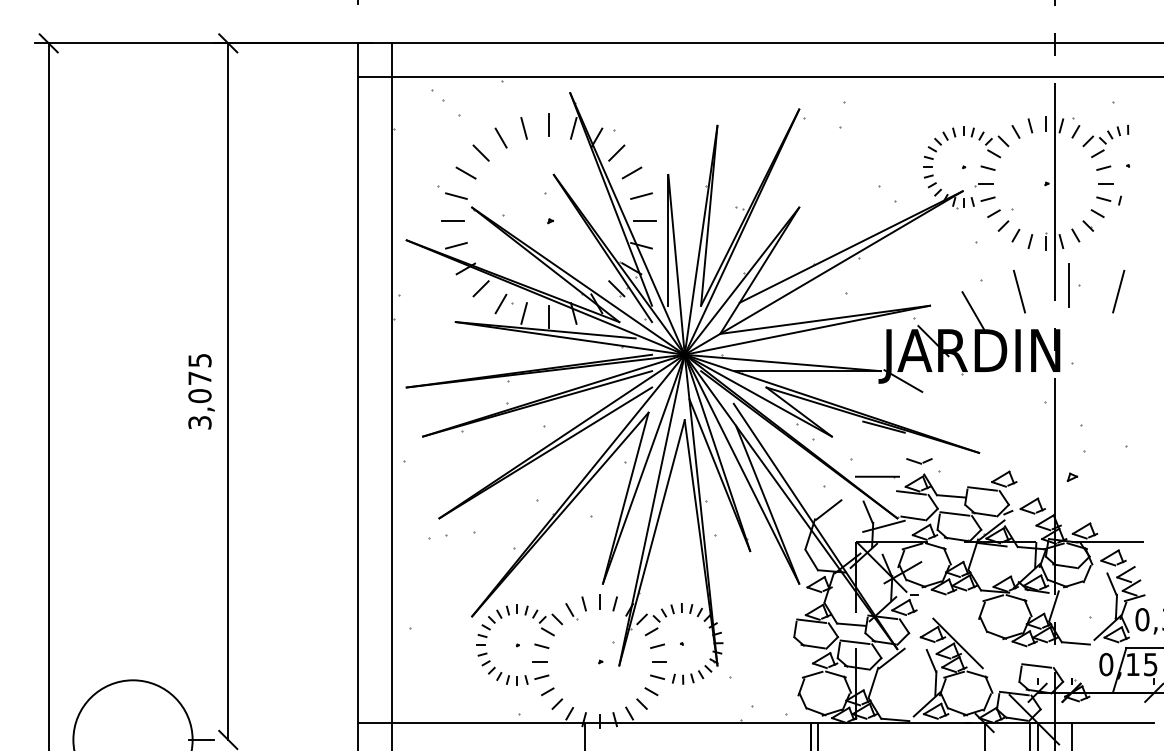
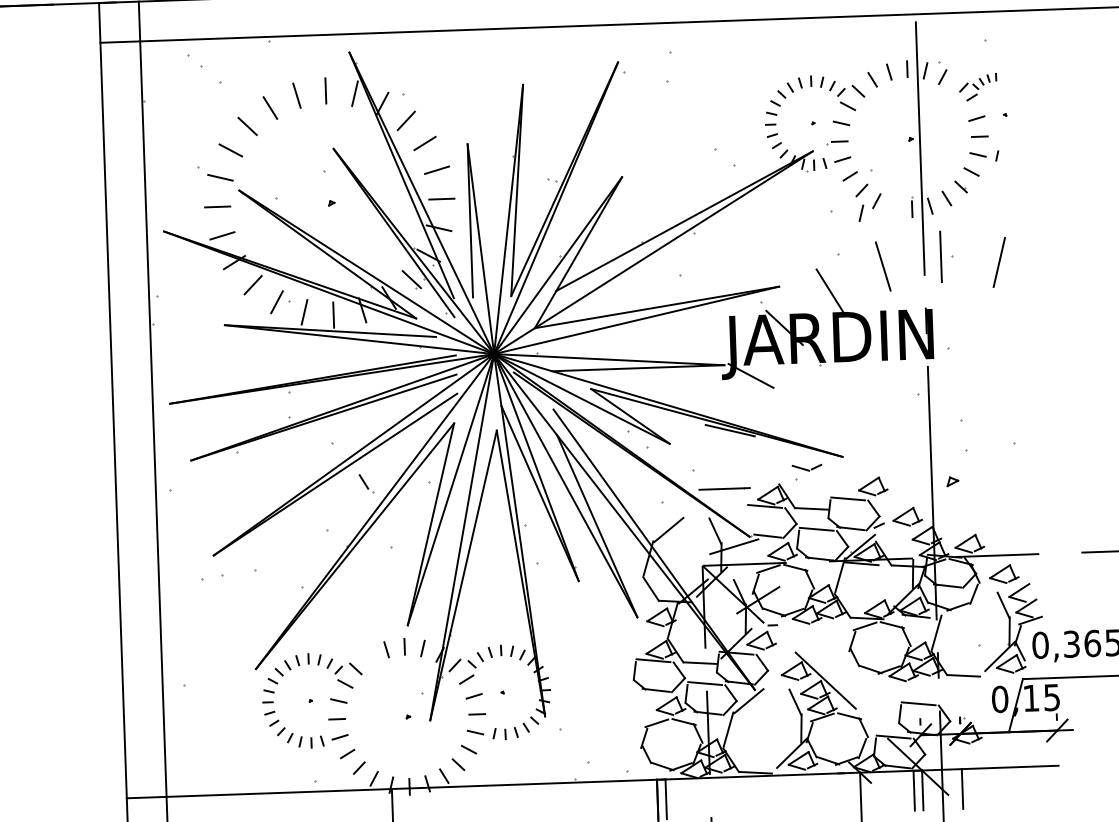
part: (1105, 141) -> (977, 87), size x0.7
line: (1030, 241) -> (861, 213), moved
part: (919, 461) -> (807, 468), moved
part: (571, 611) -> (365, 483), moved

